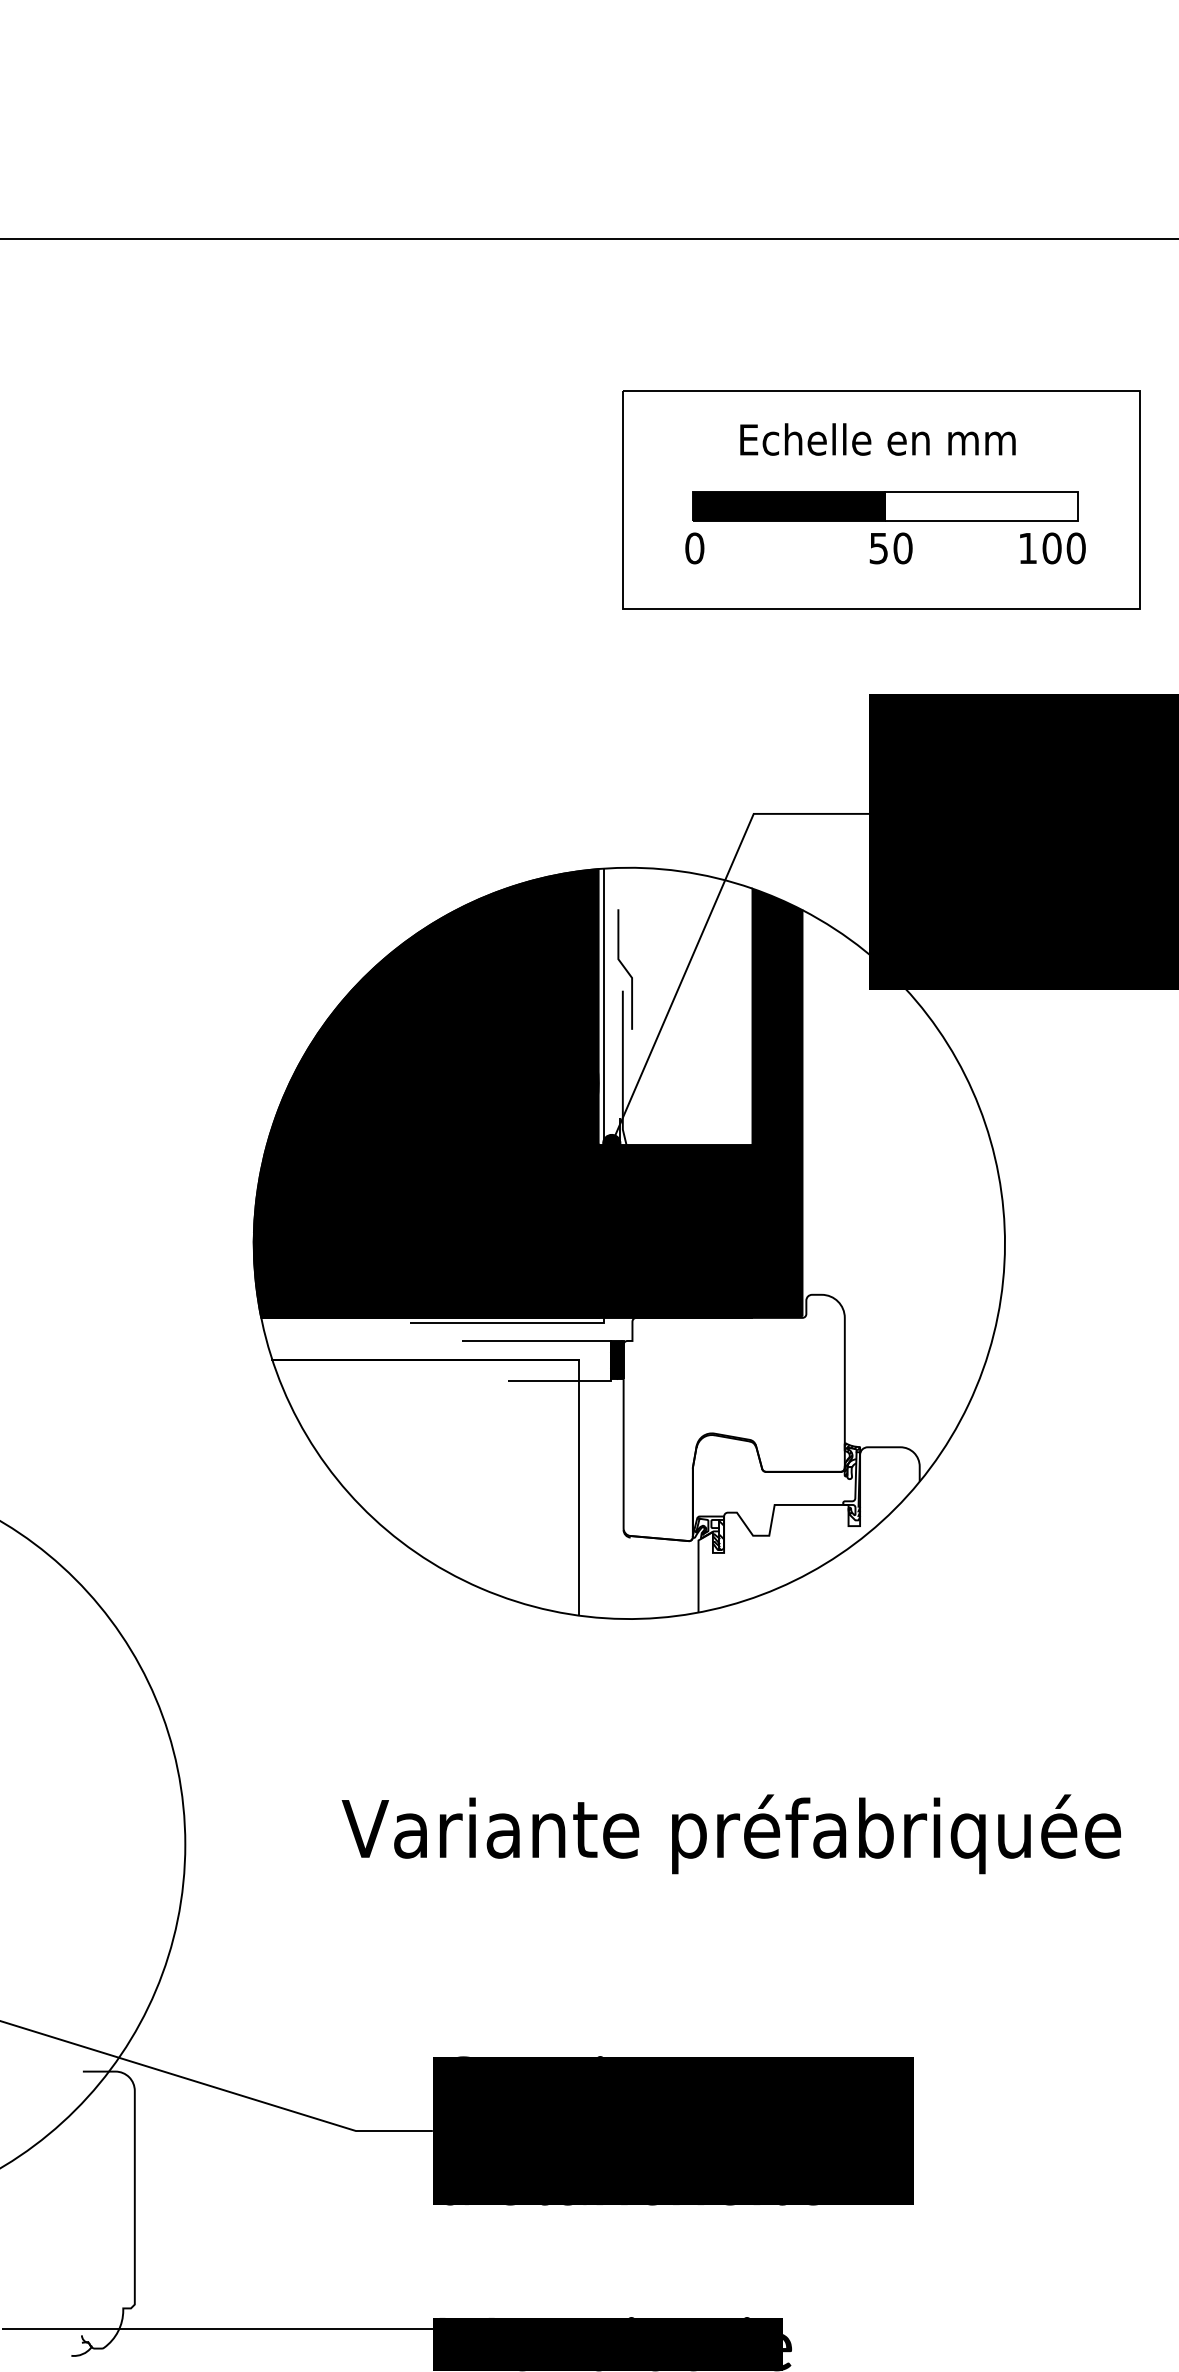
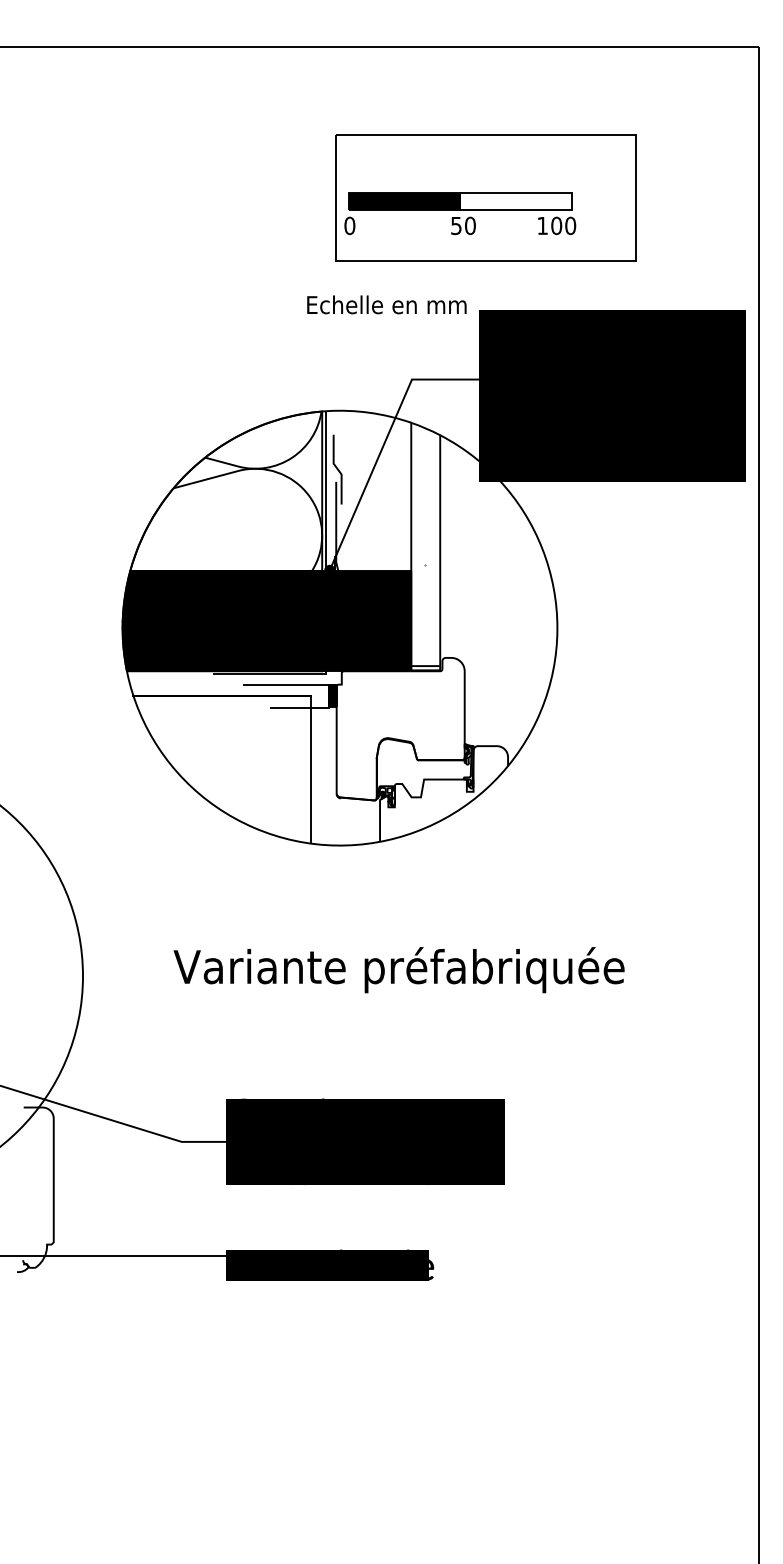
text: (877, 438) -> (386, 304), moved
part: (885, 527) -> (460, 213), moved
fill: (433, 1007) -> (226, 491), removed
fill: (777, 1102) -> (425, 546), removed

